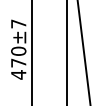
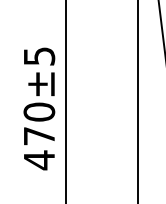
text: (18, 23) -> (38, 55), 470±7 -> 470±5

